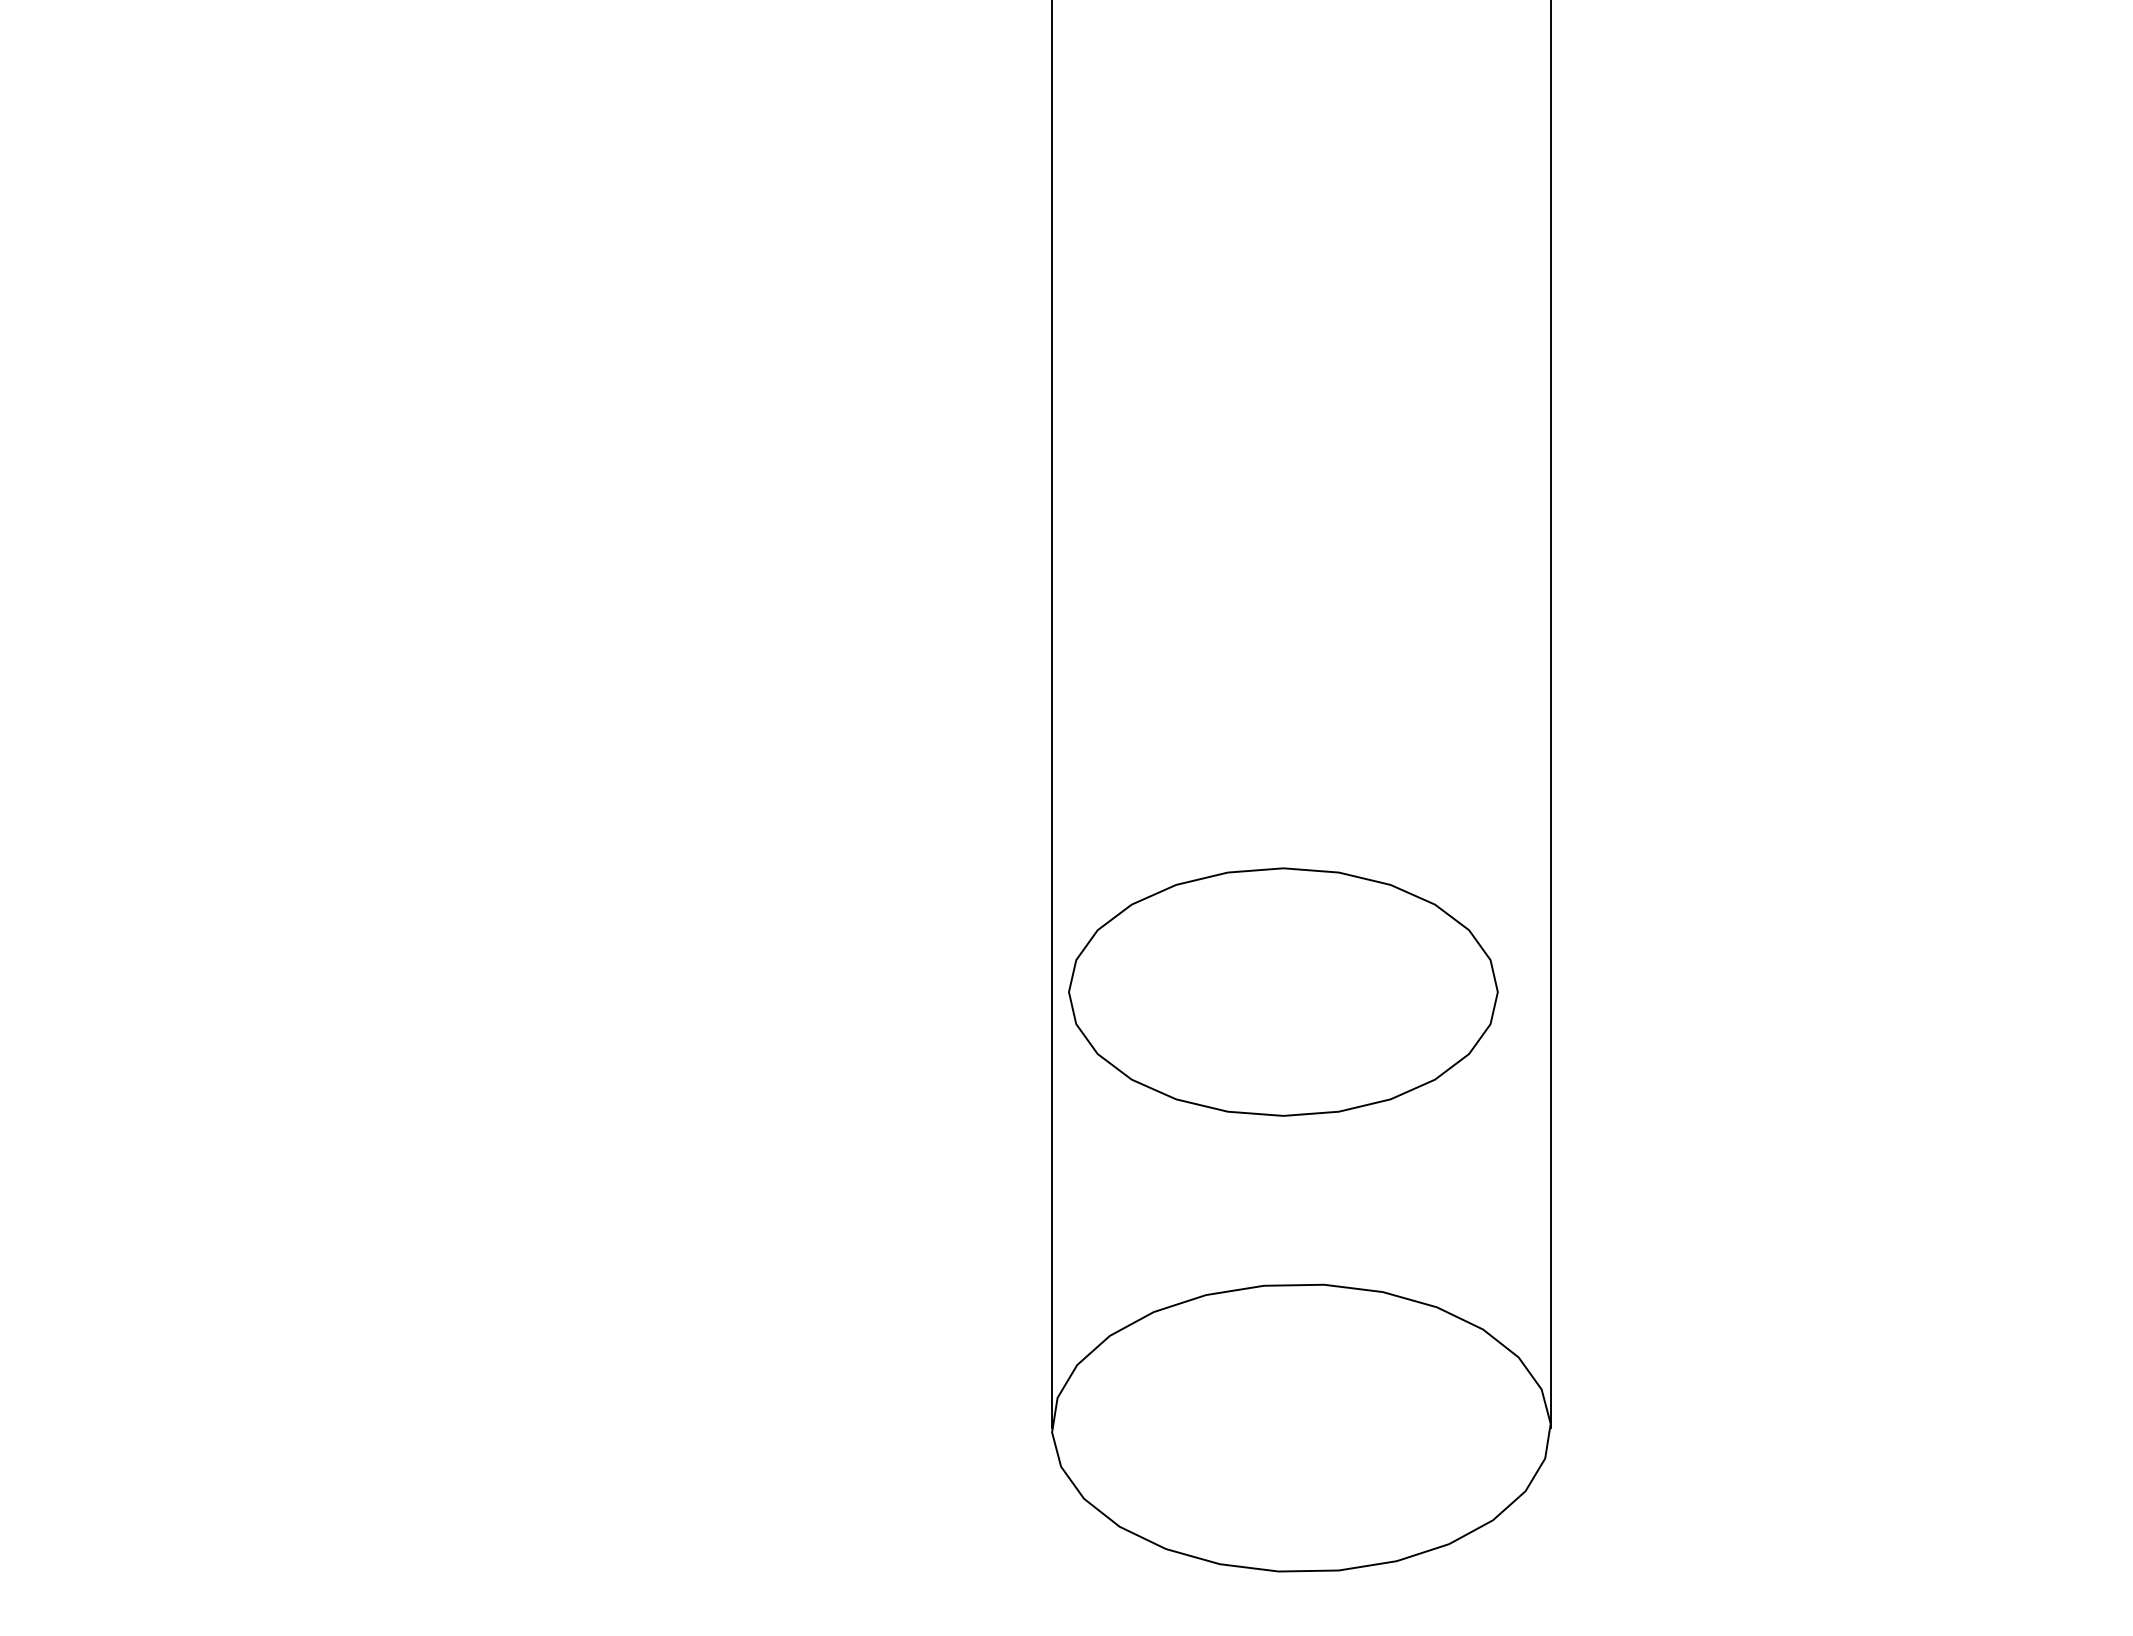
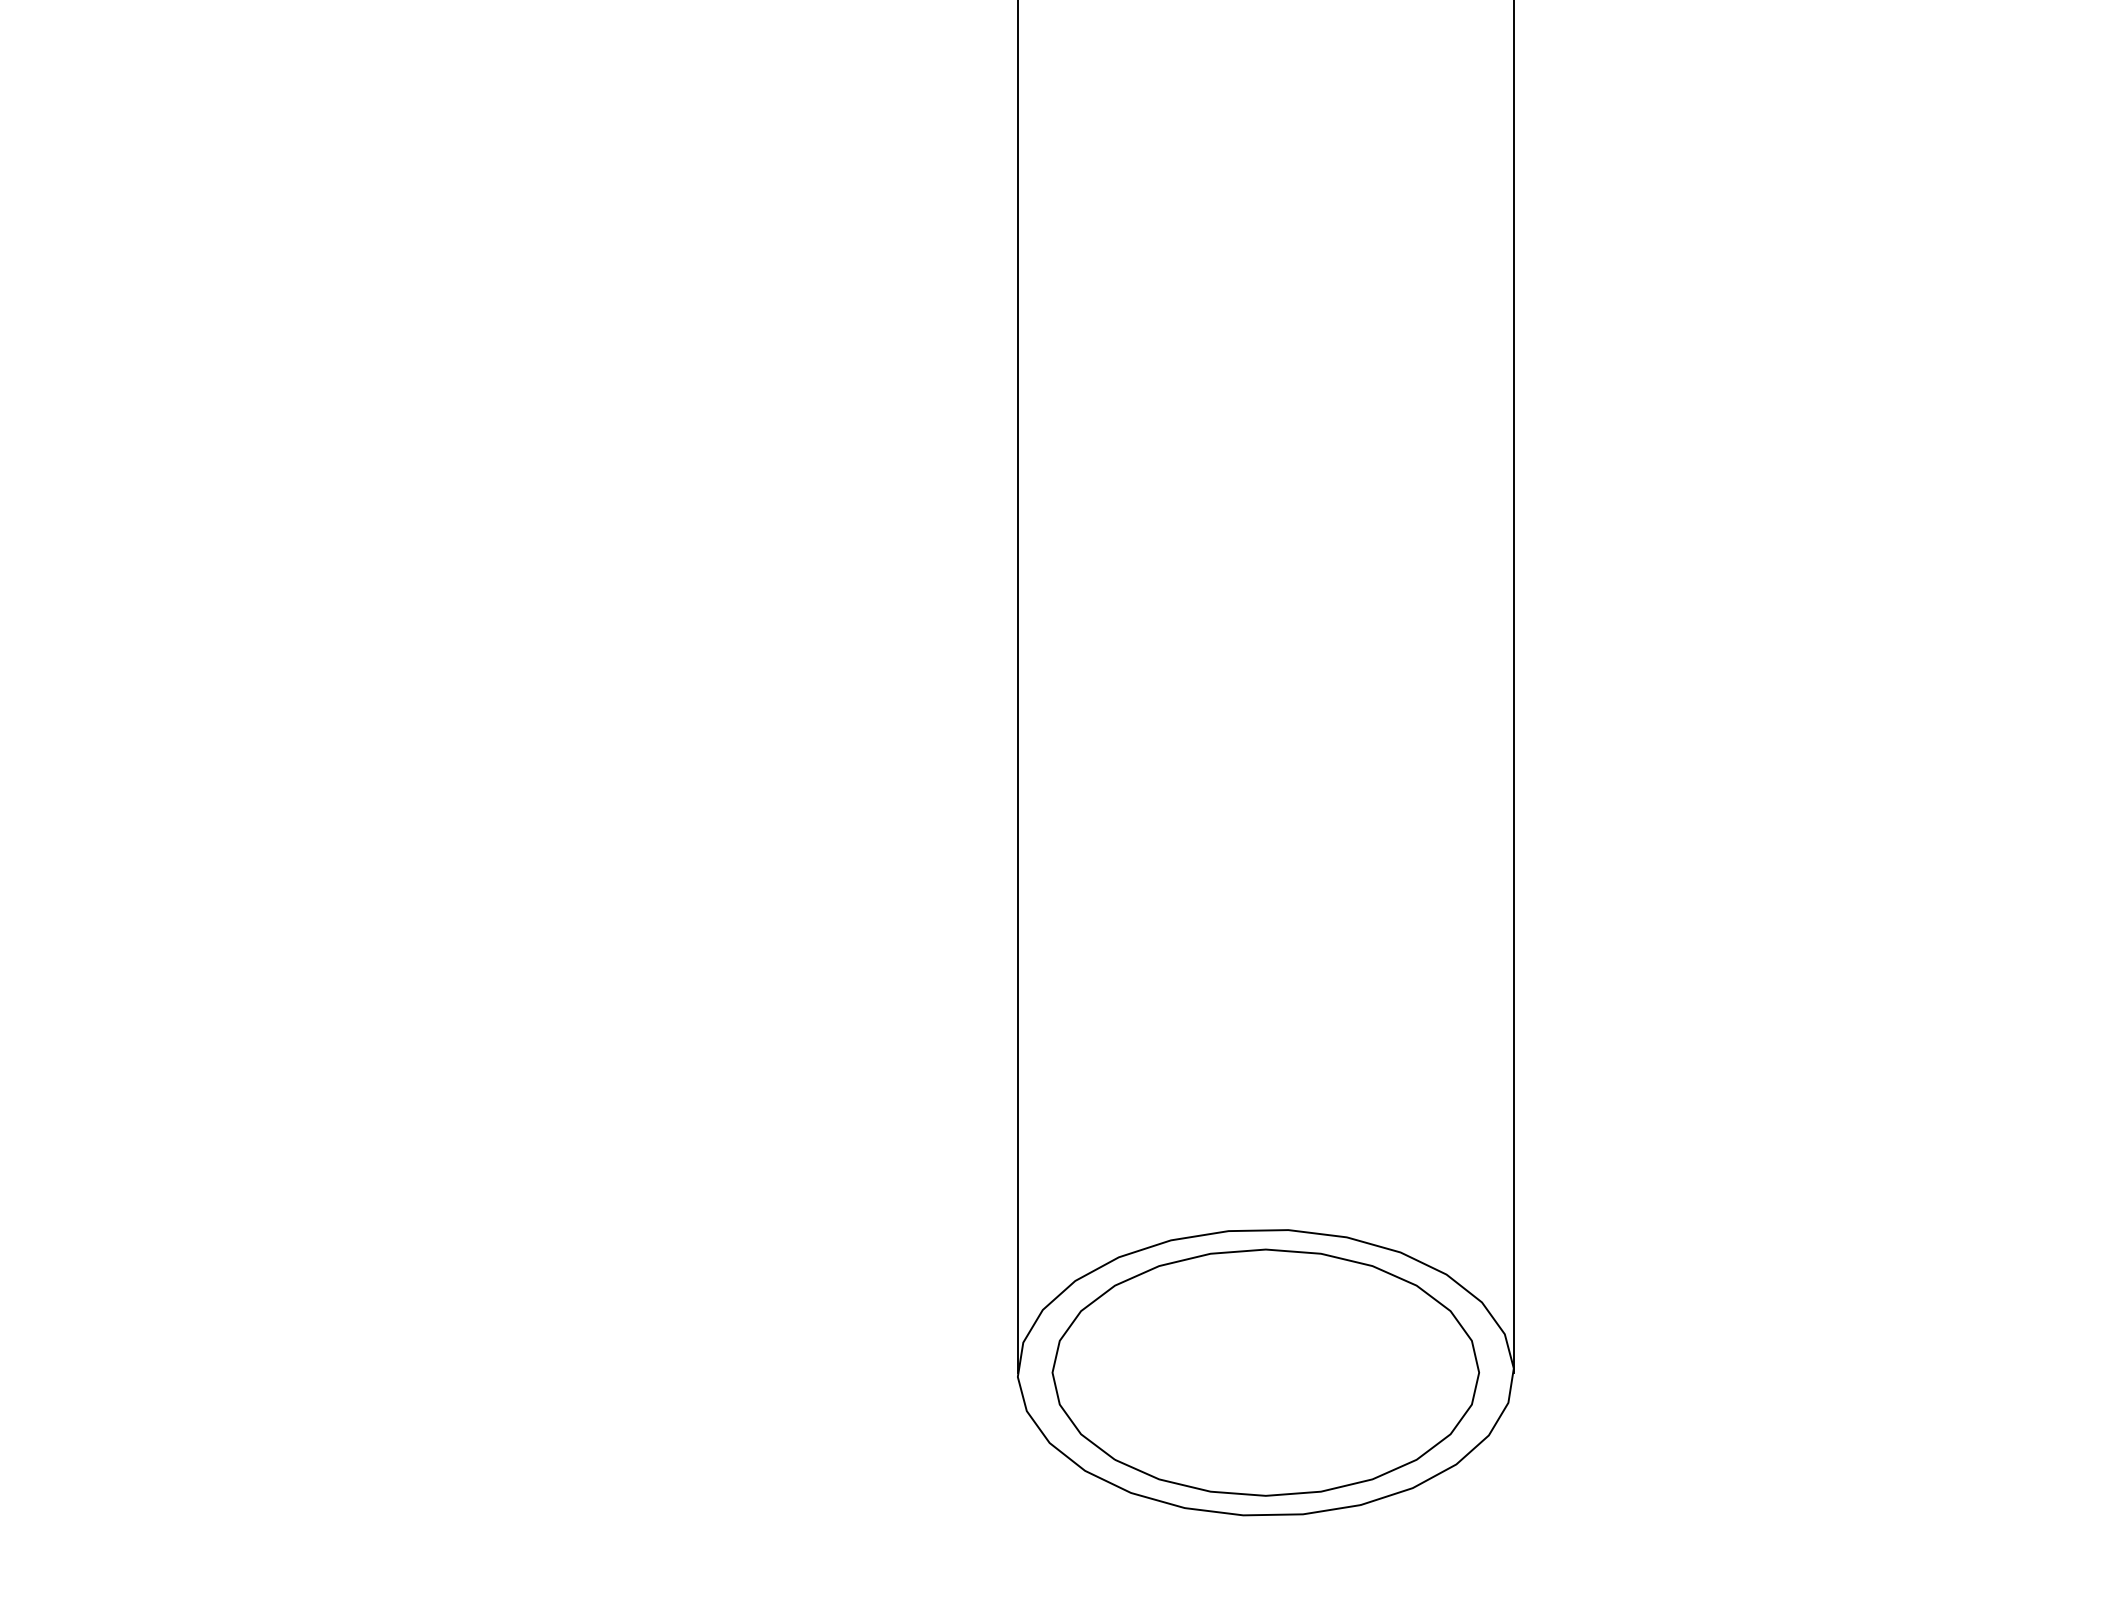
part: (1283, 991) -> (1265, 1372), moved

